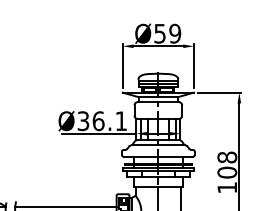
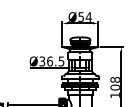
text: (174, 32) -> (88, 16), Ø59 -> Ø54
text: (121, 121) -> (61, 61), Ø36.1 -> Ø36.5

